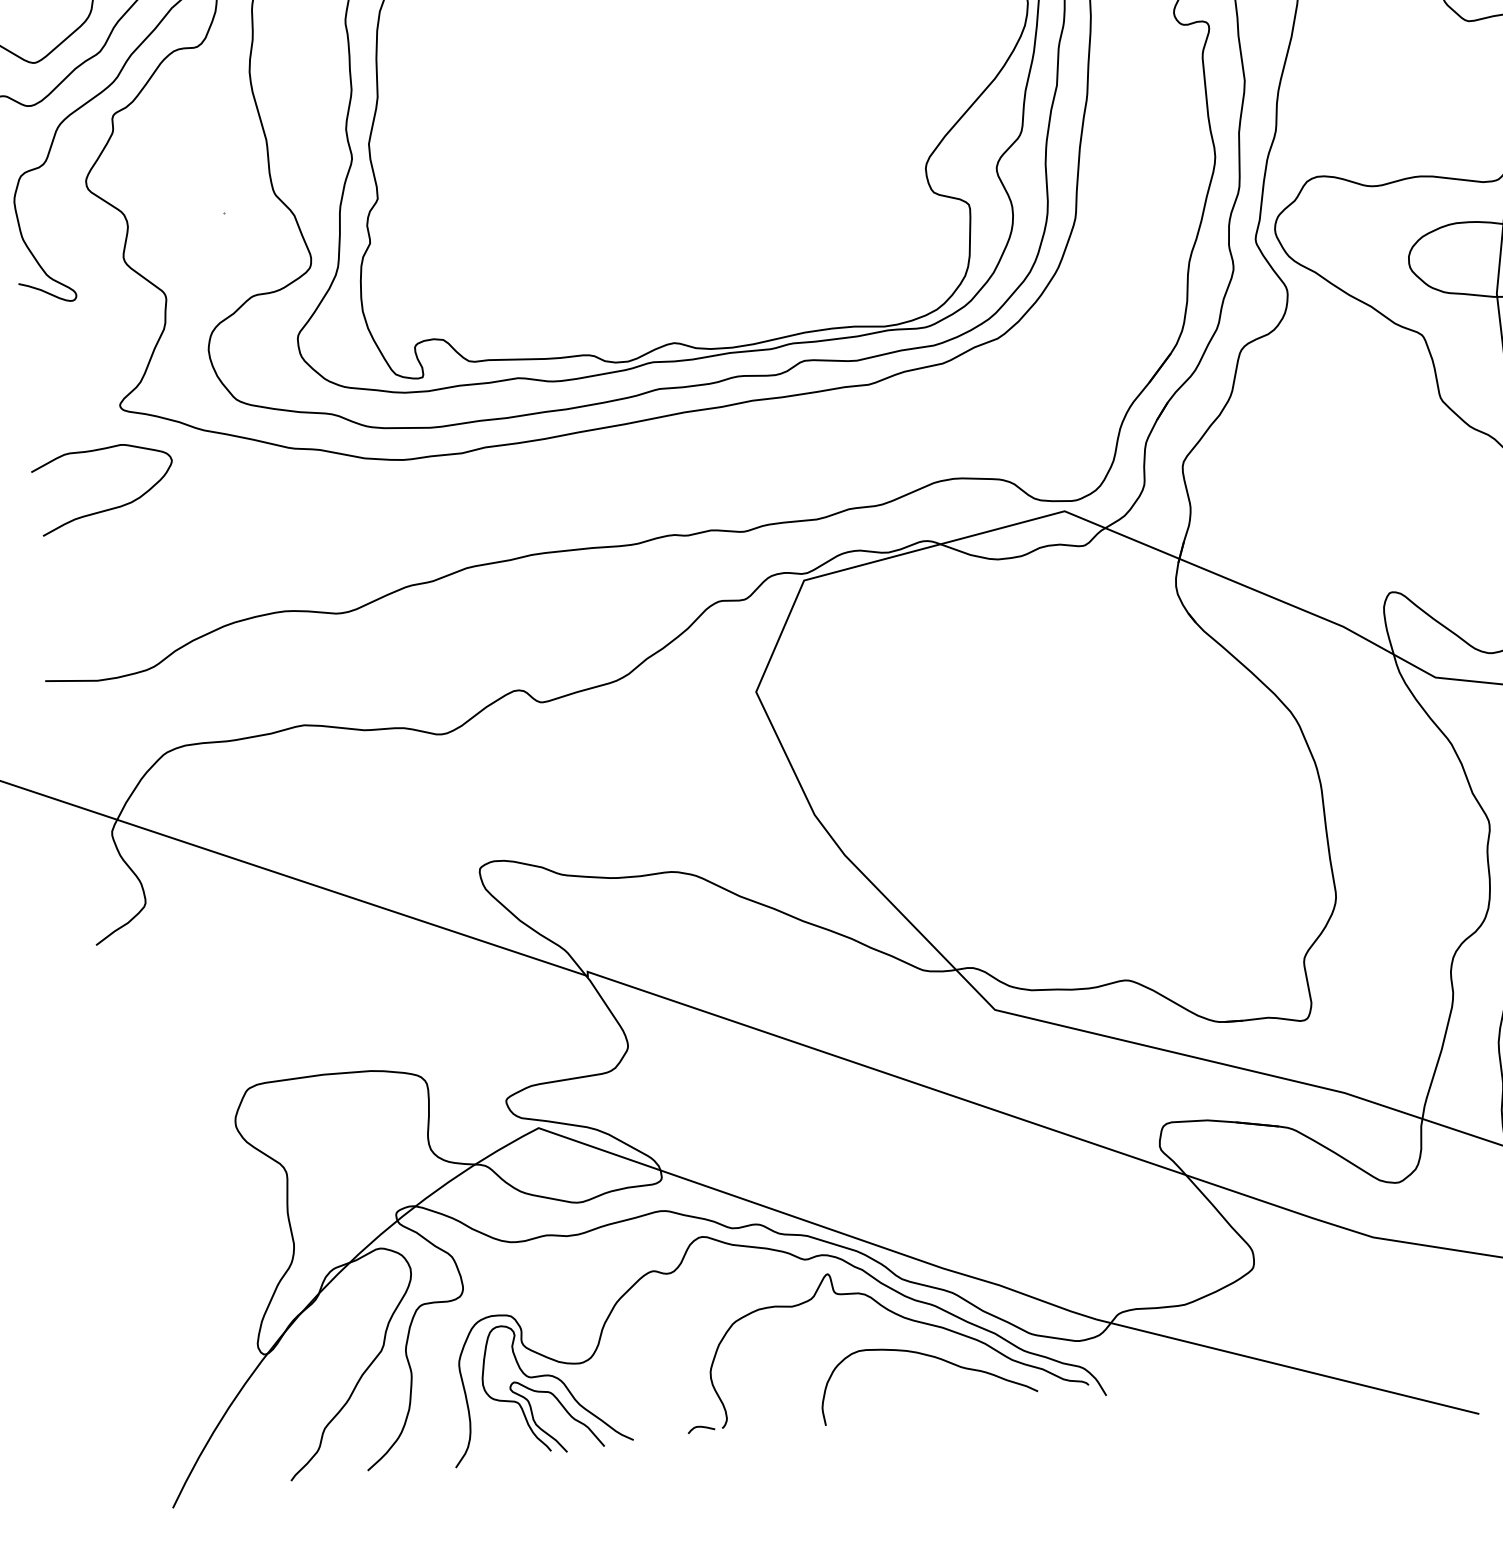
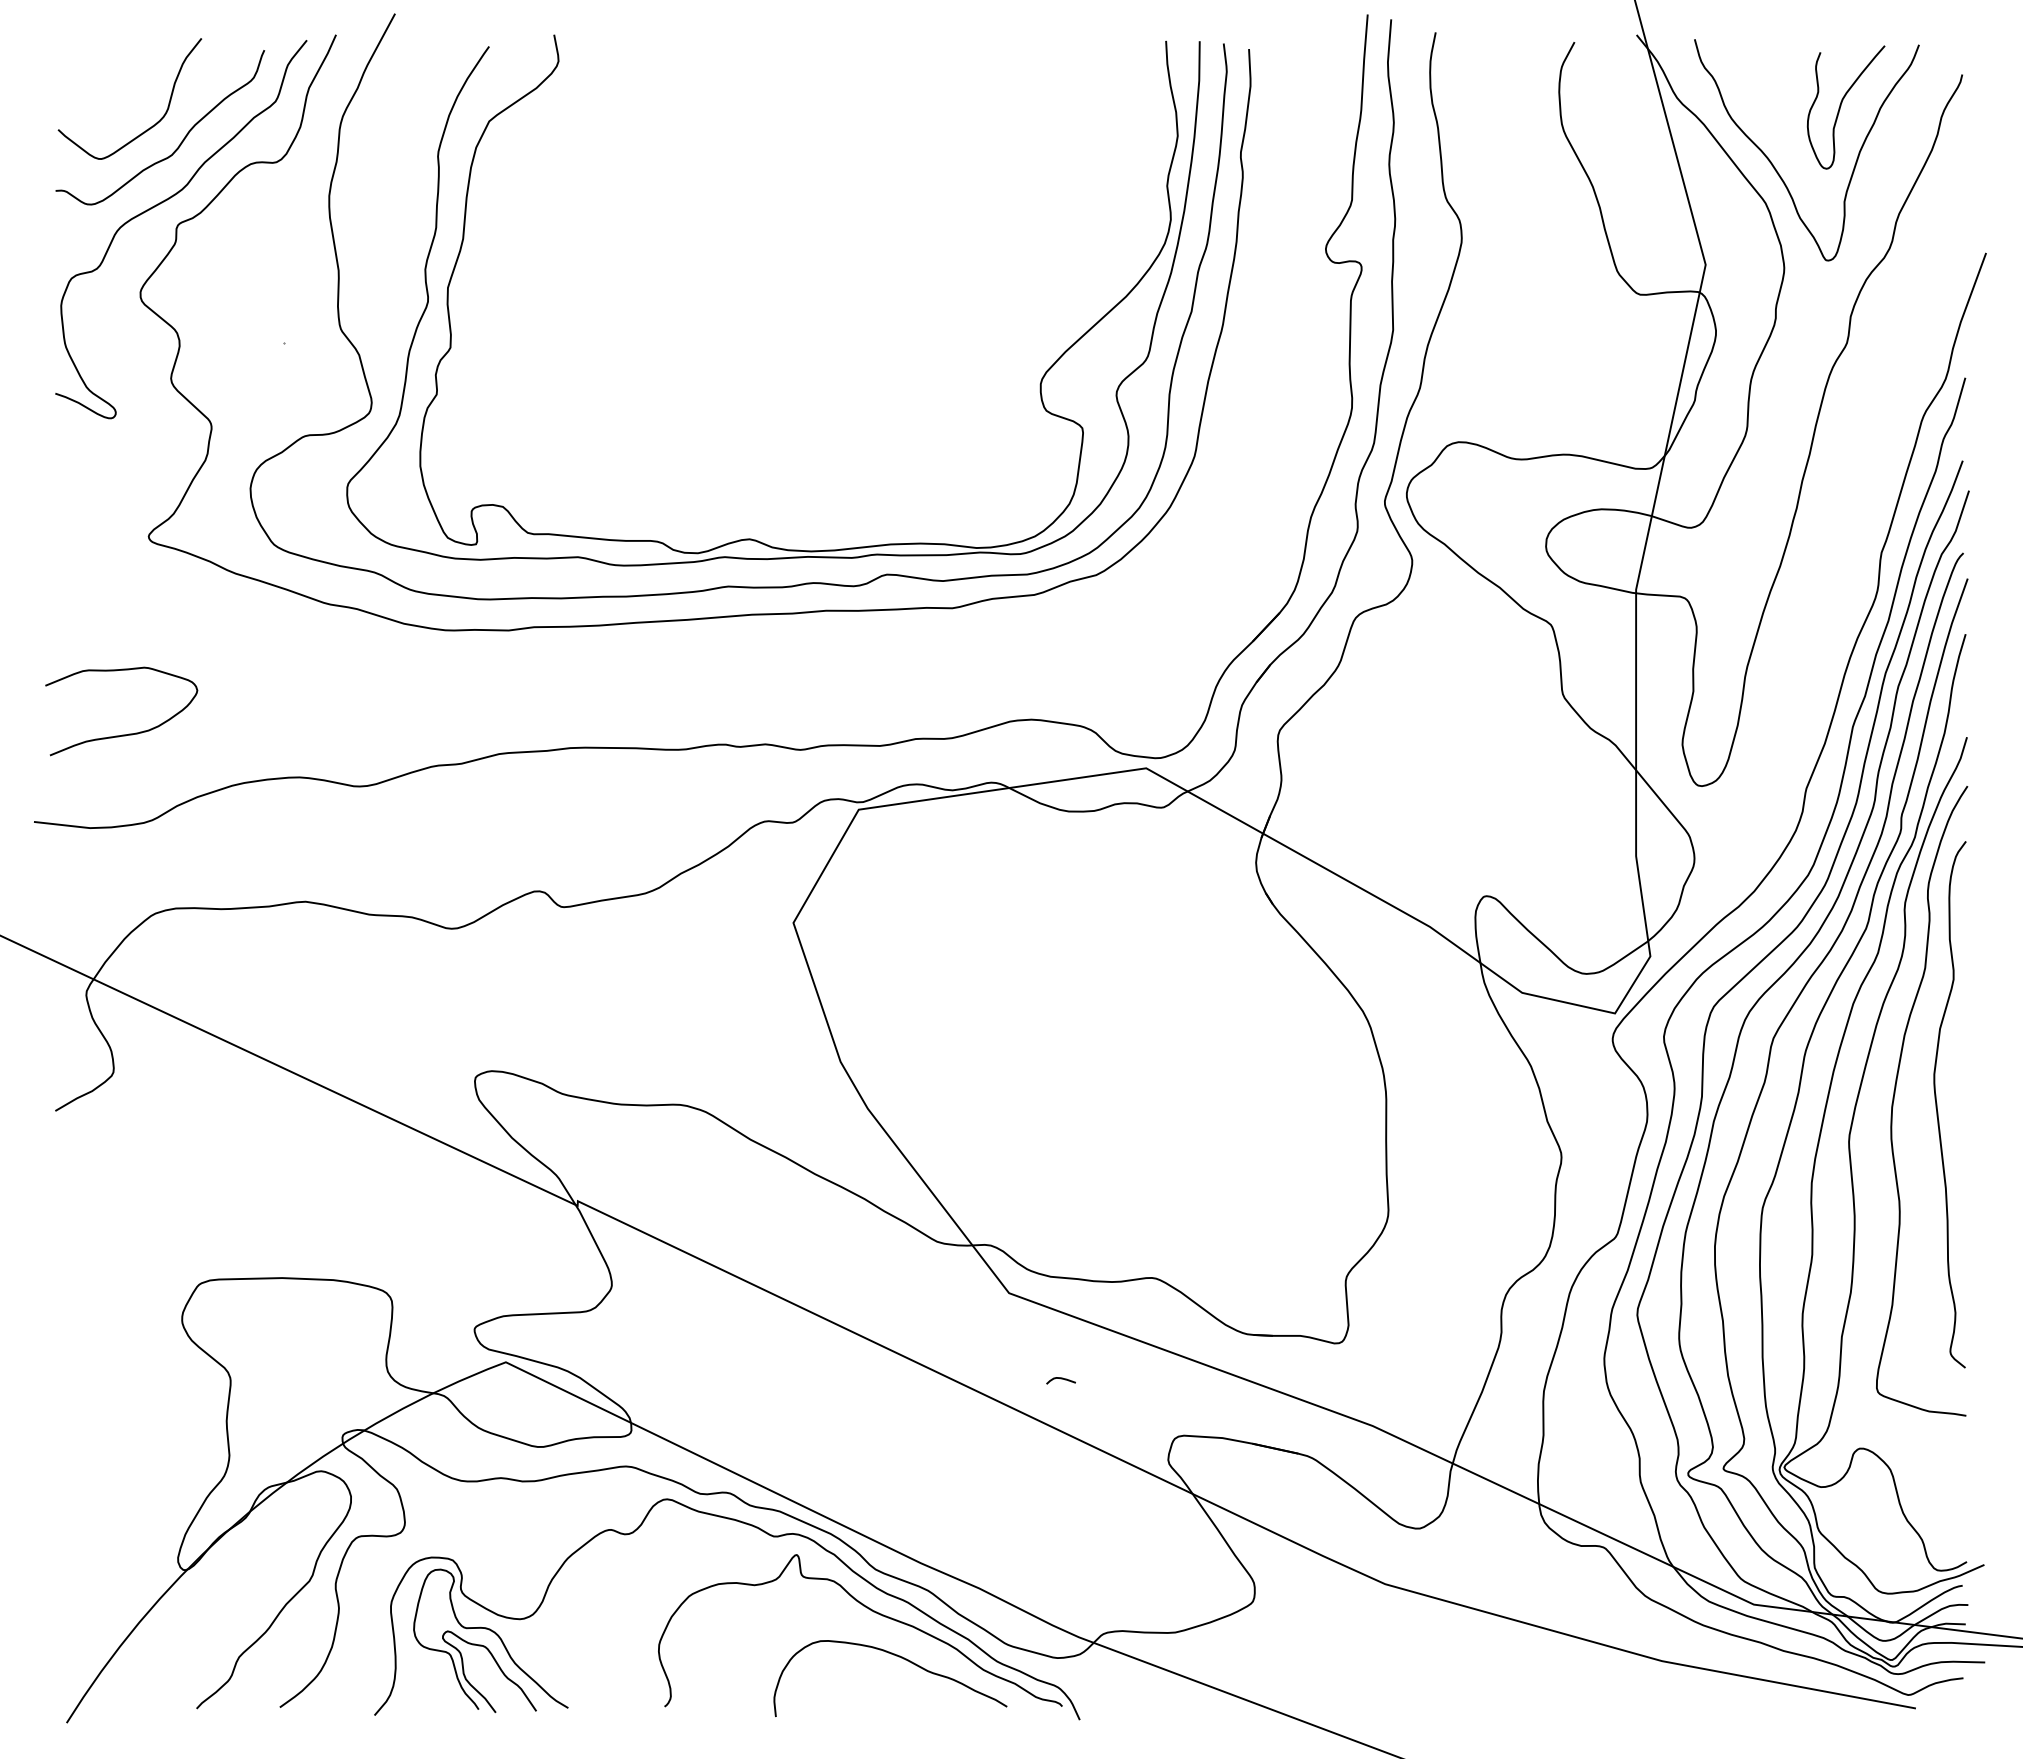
curve: (107, 508) -> (122, 734), moved
curve: (700, 1427) -> (1060, 1379), moved

